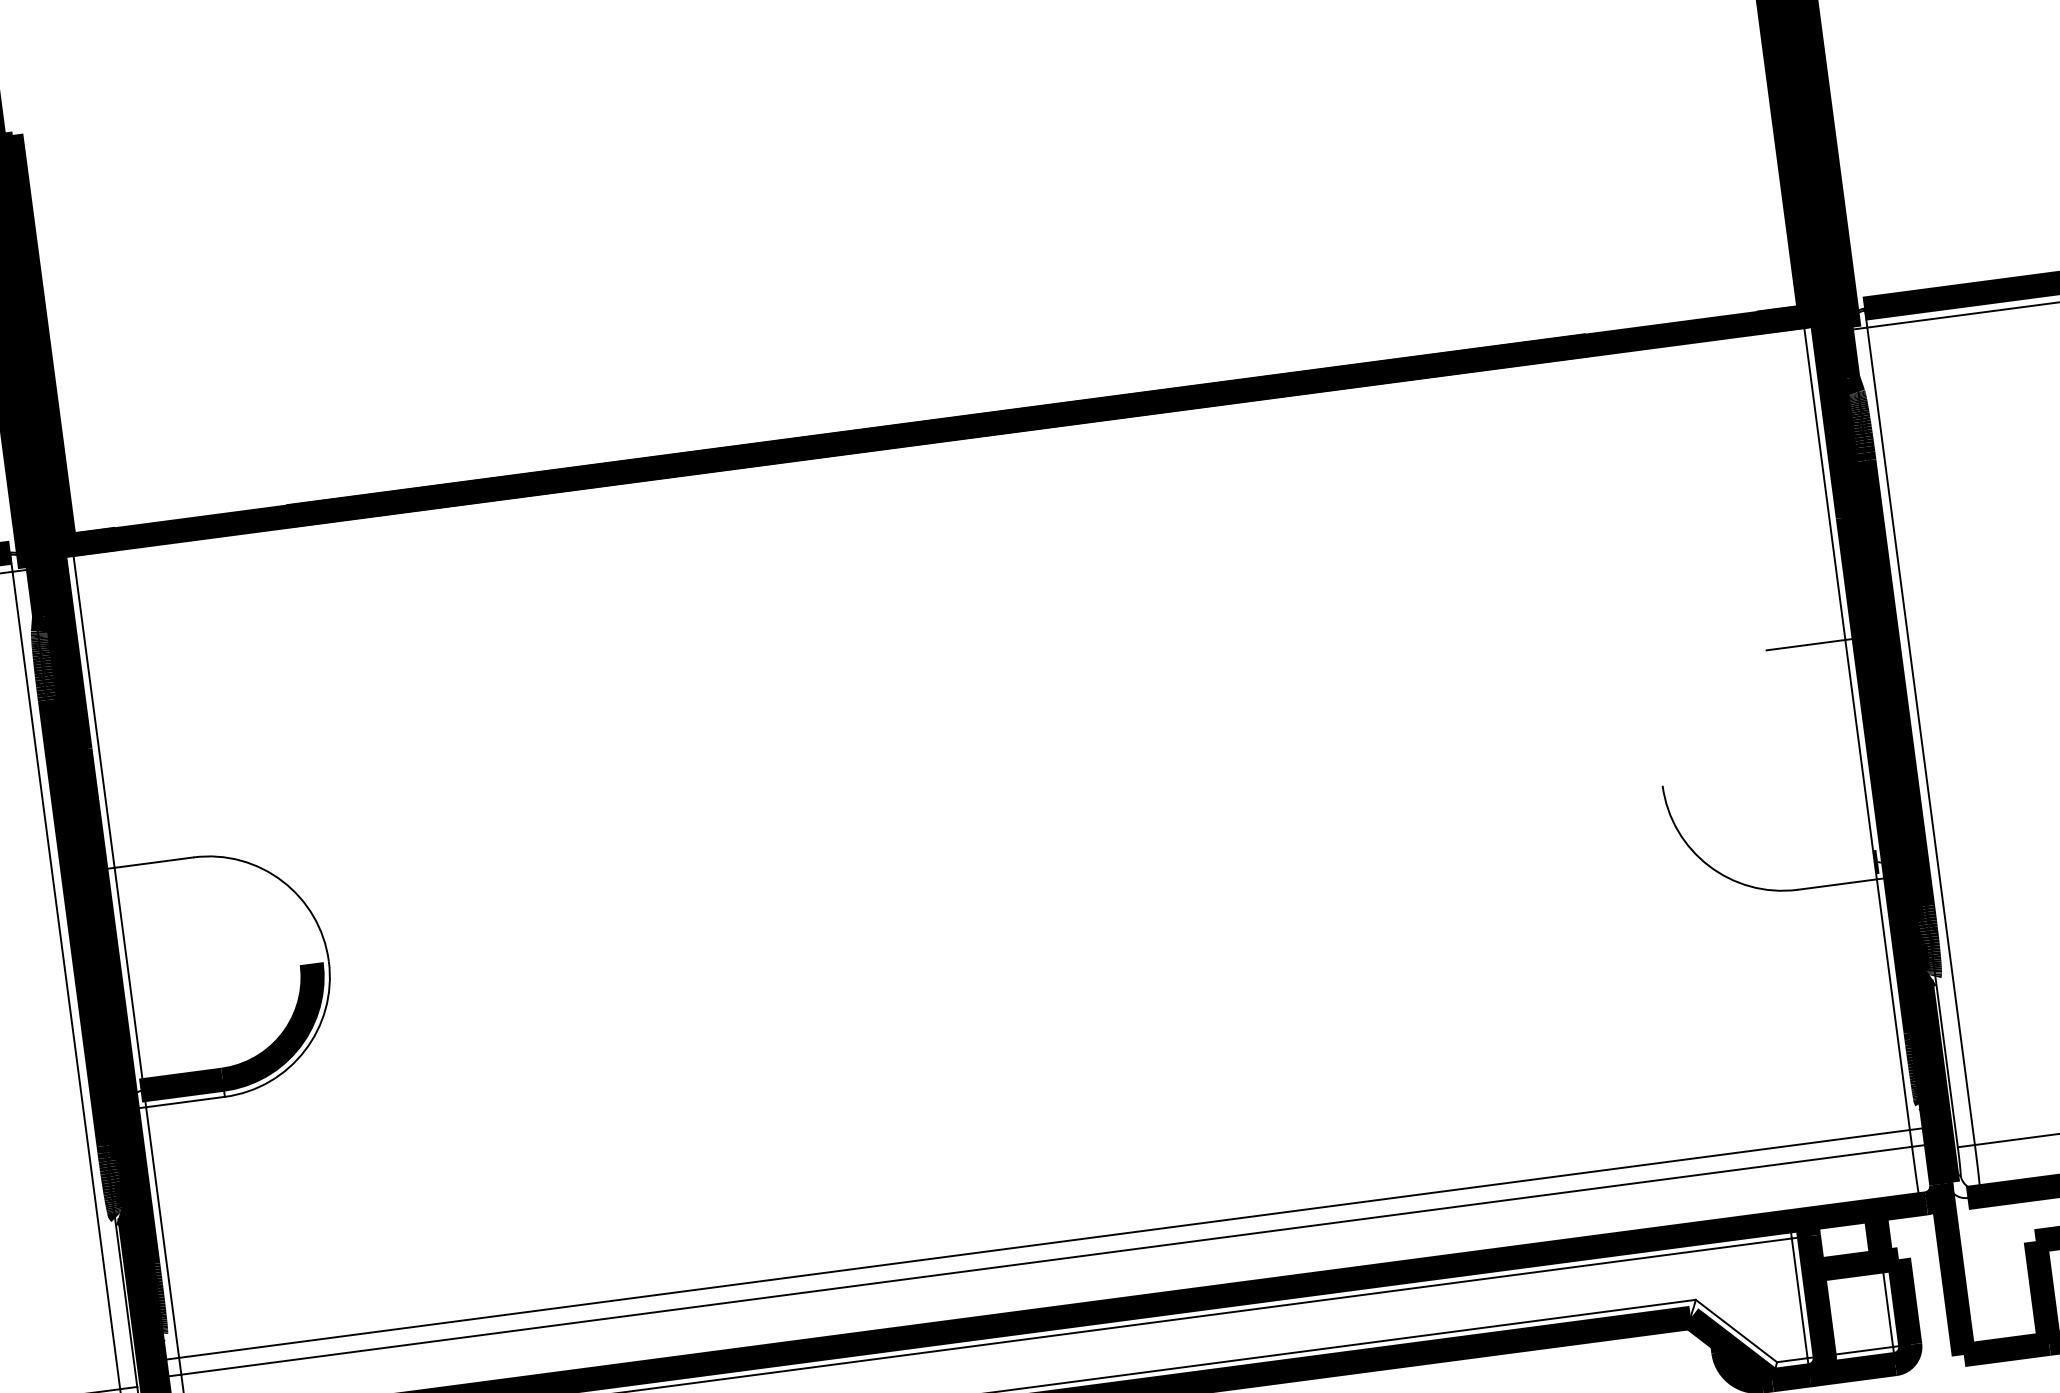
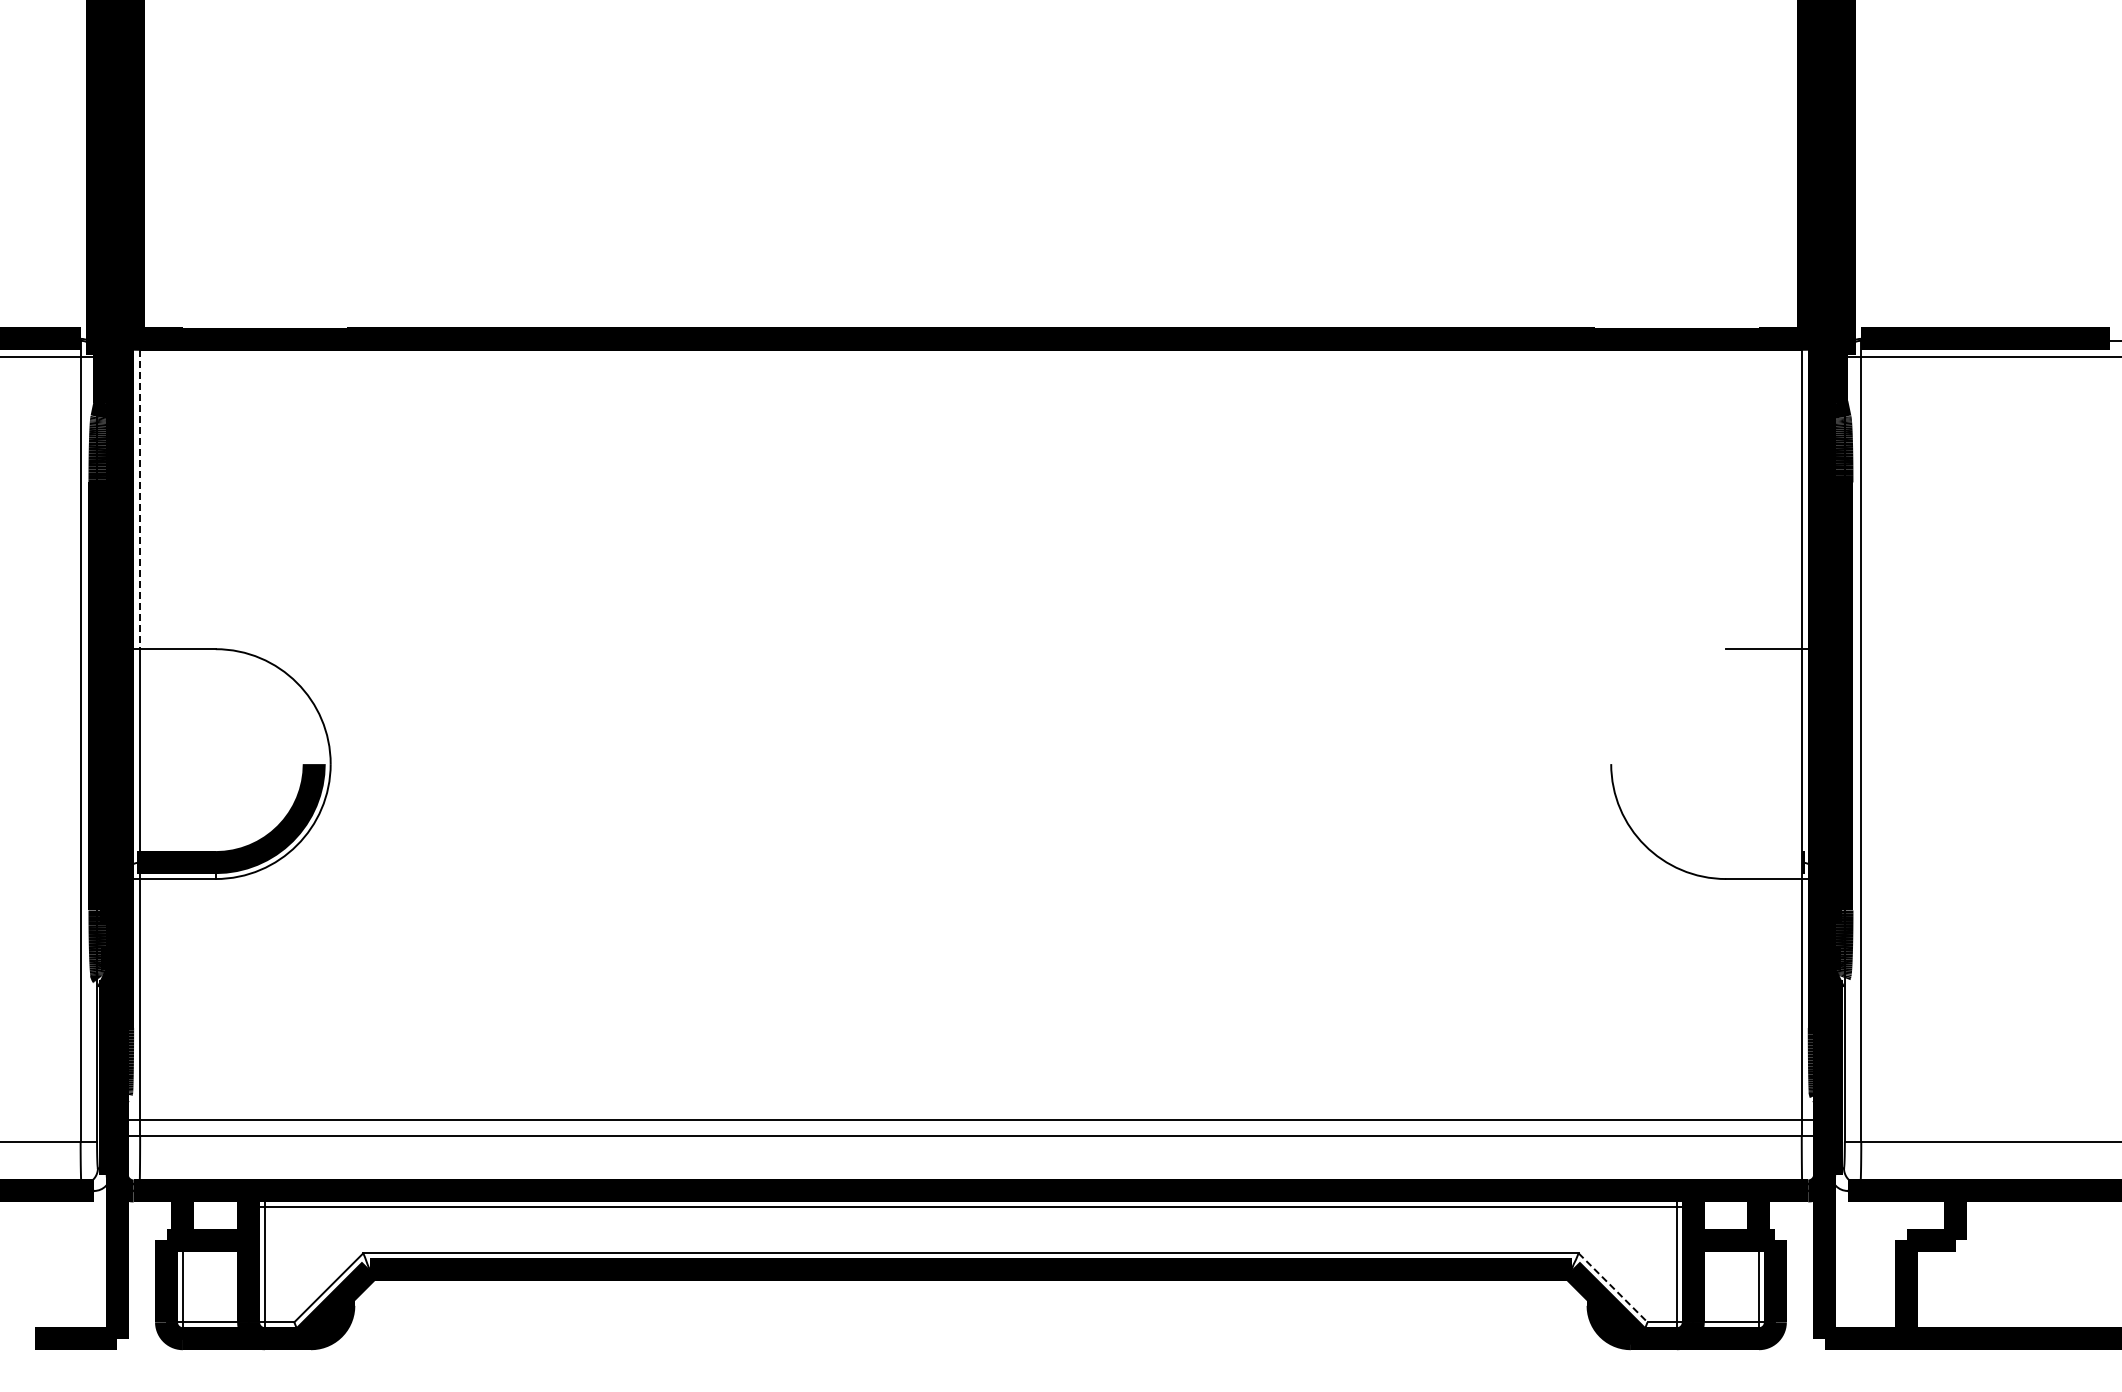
line: (93, 706) -> (140, 494), solid -> dashed
line: (1736, 1330) -> (1613, 1287), solid -> dashed

